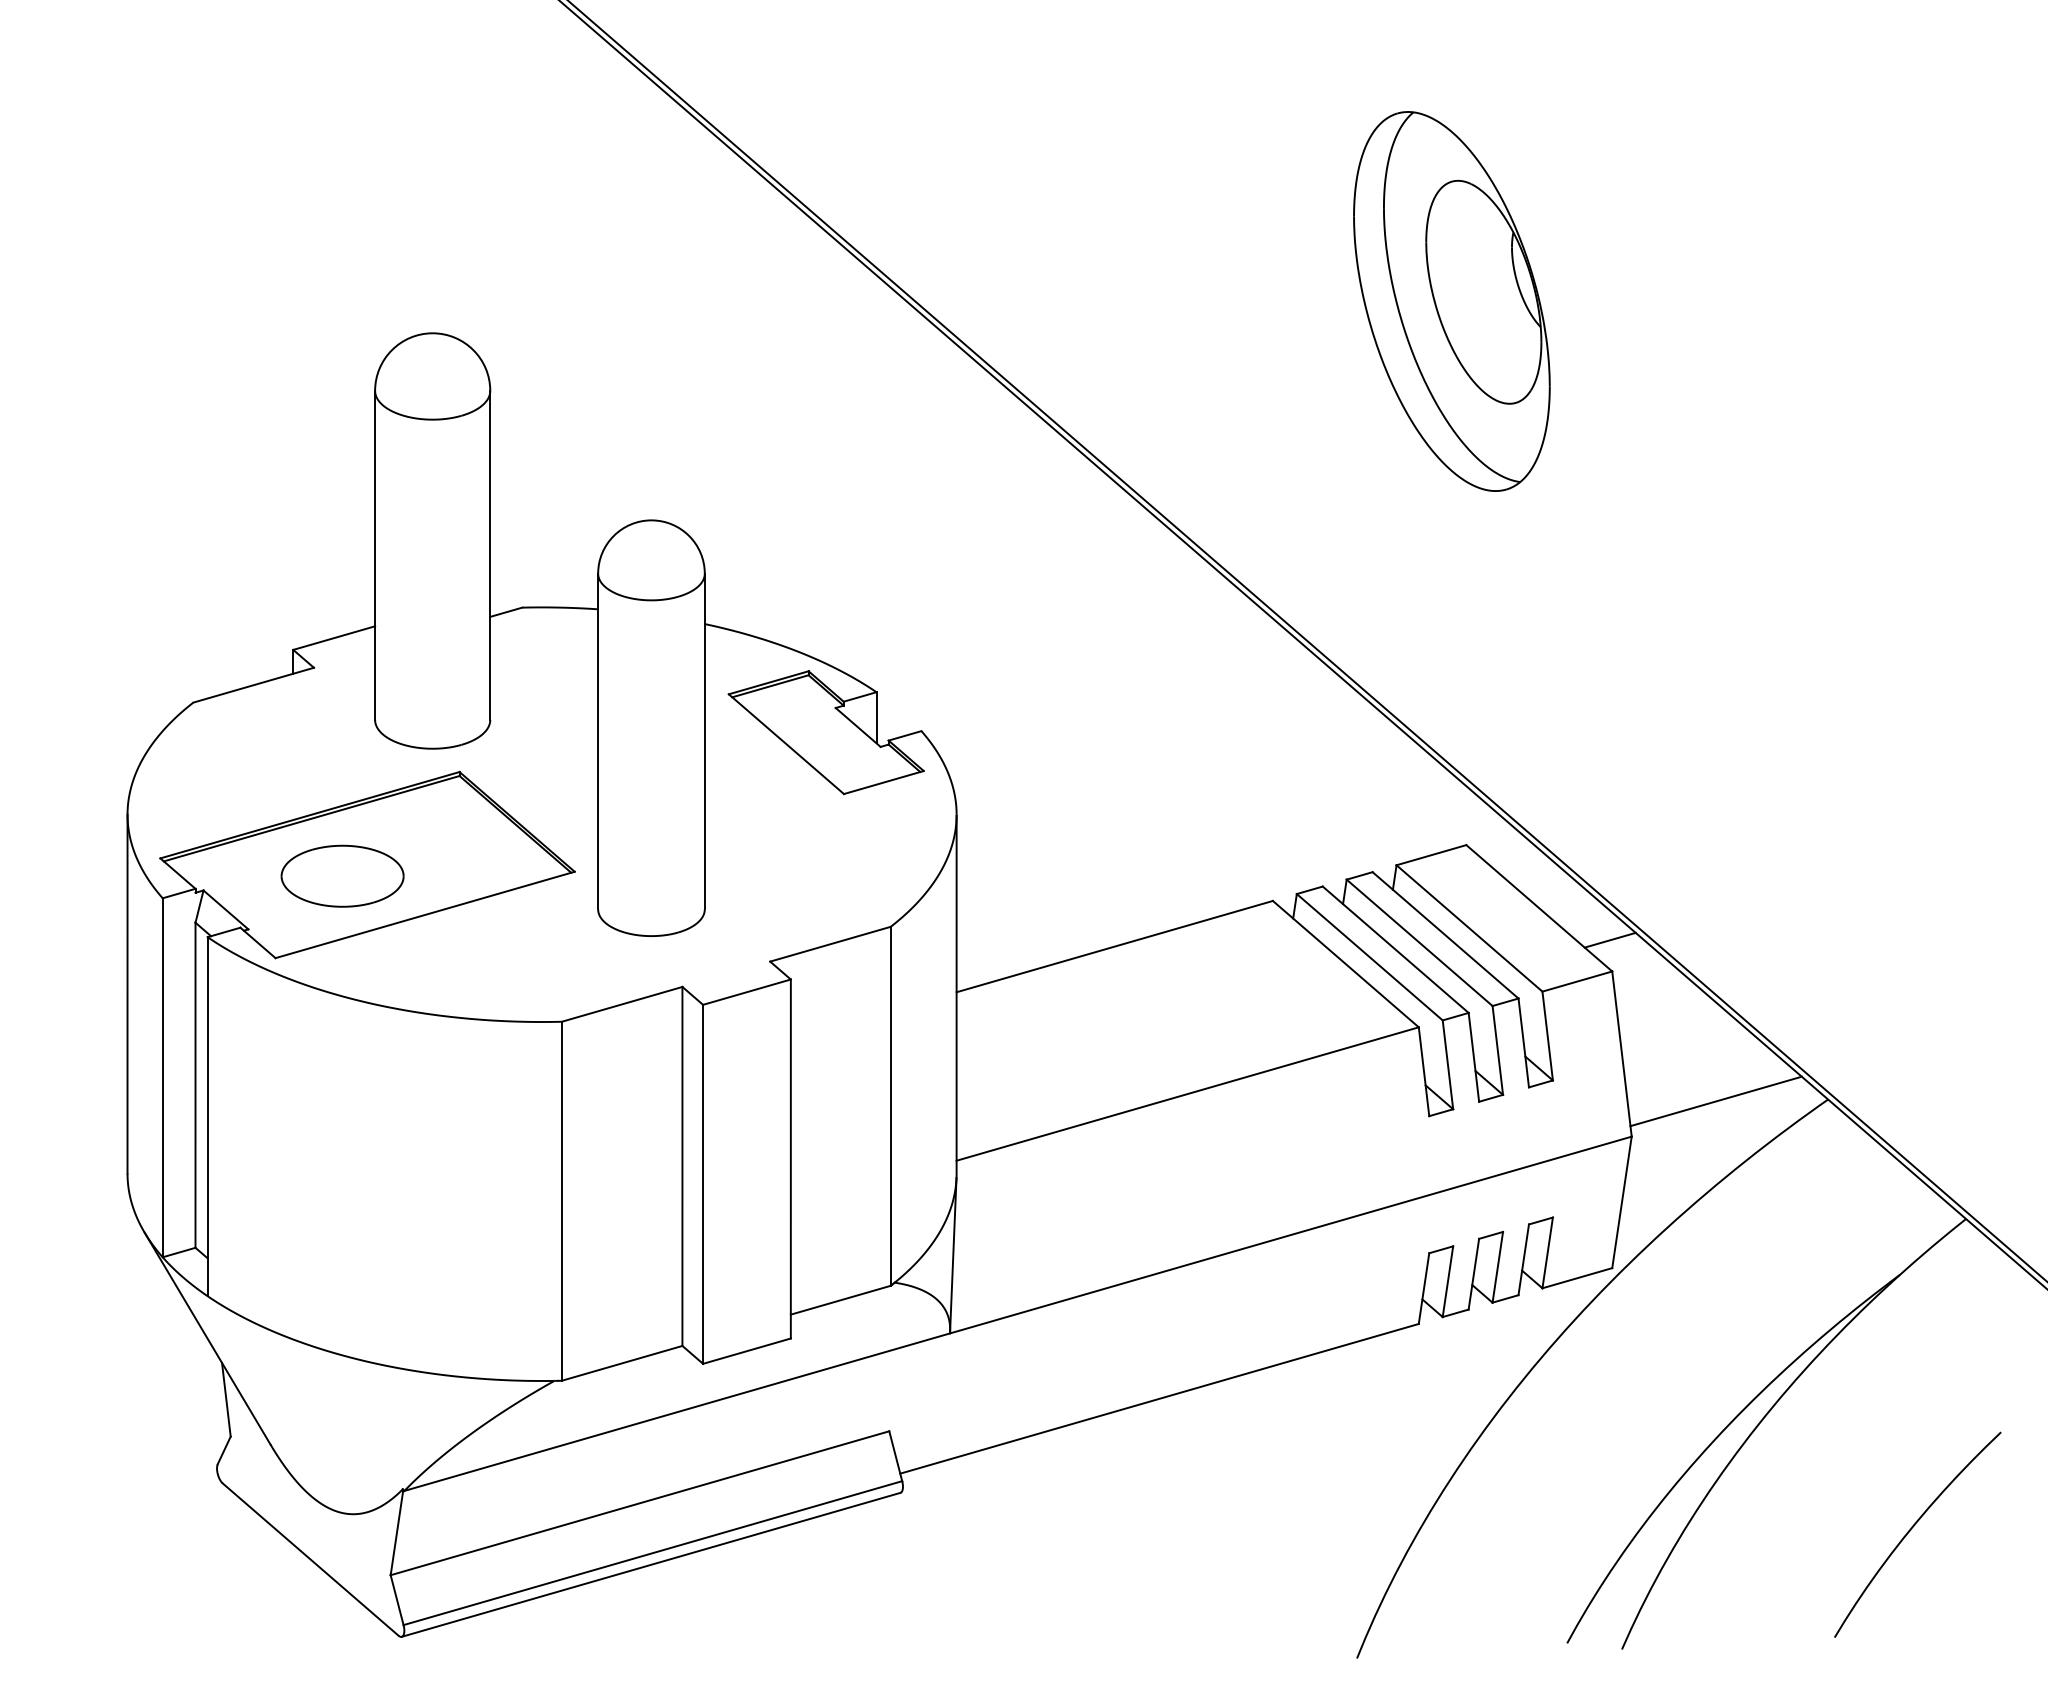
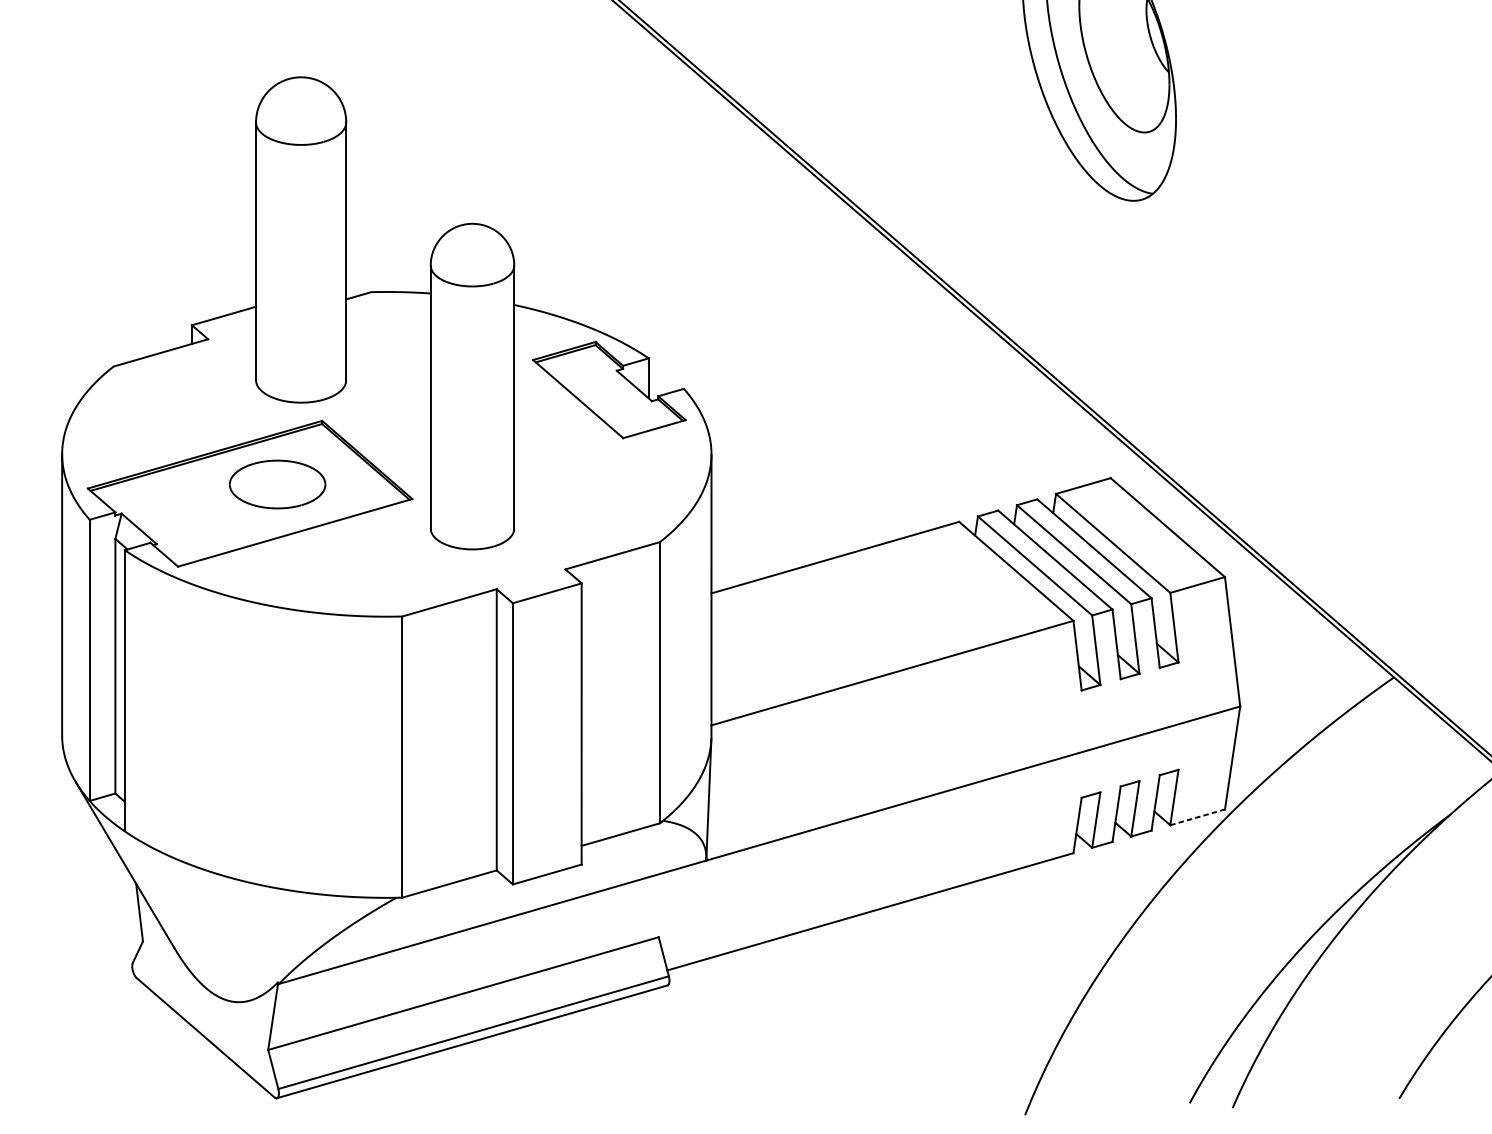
part: (342, 875) -> (277, 483), moved
line: (1609, 939) -> (1222, 552), removed
line: (1715, 1101) -> (1305, 678), removed
line: (1577, 1278) -> (1197, 817), solid -> dashed

